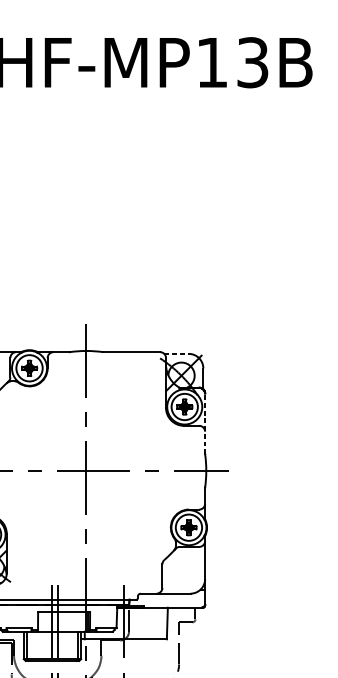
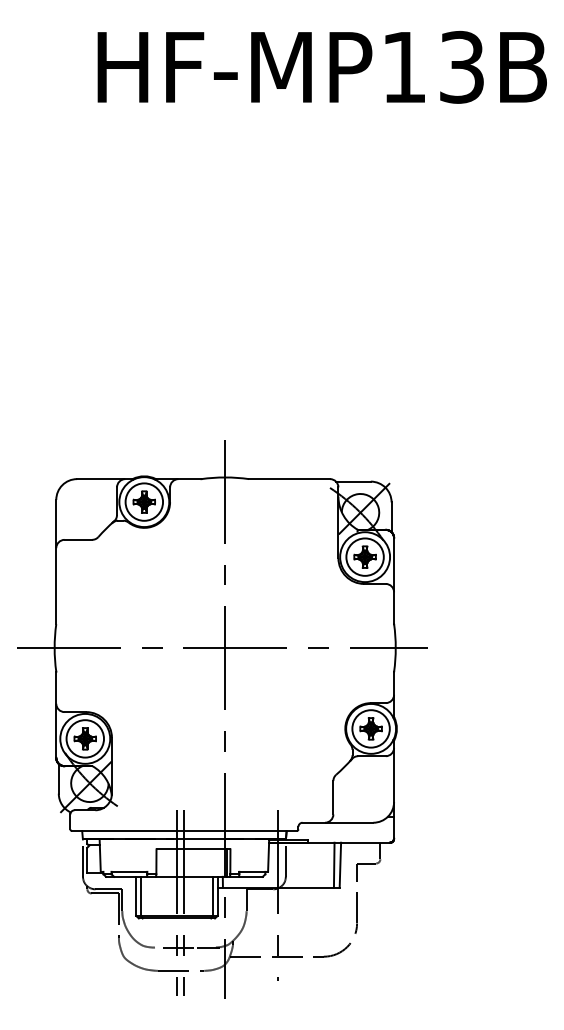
line: (176, 353) -> (353, 481), dashed -> solid
line: (205, 423) -> (394, 580), dashed -> solid
line: (162, 623) -> (333, 864), added

